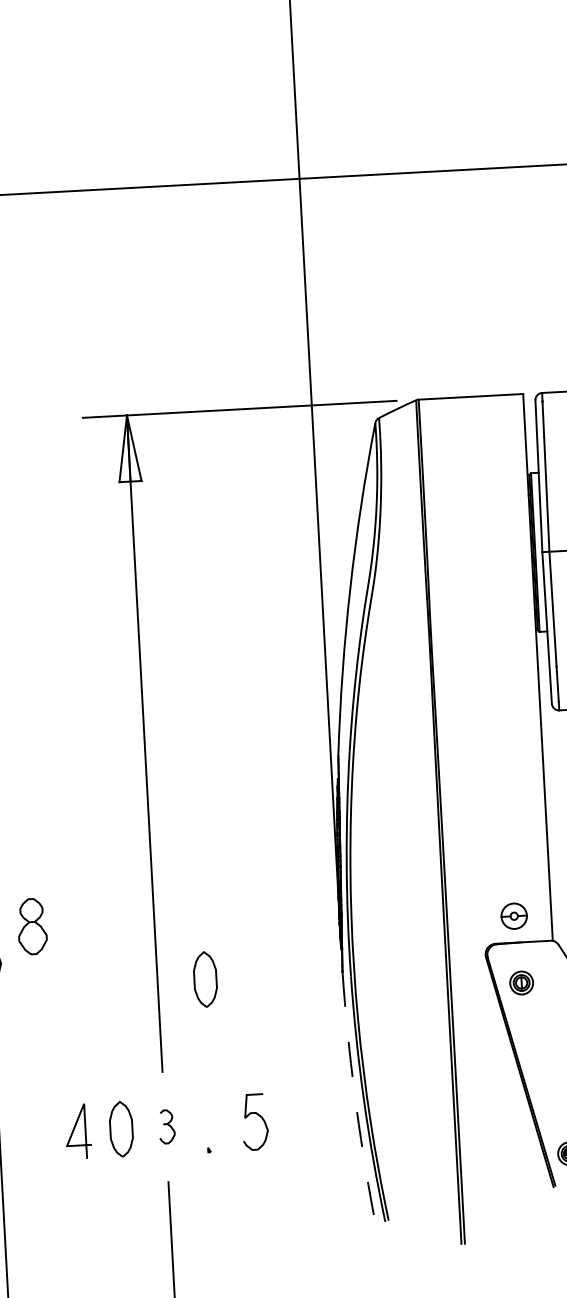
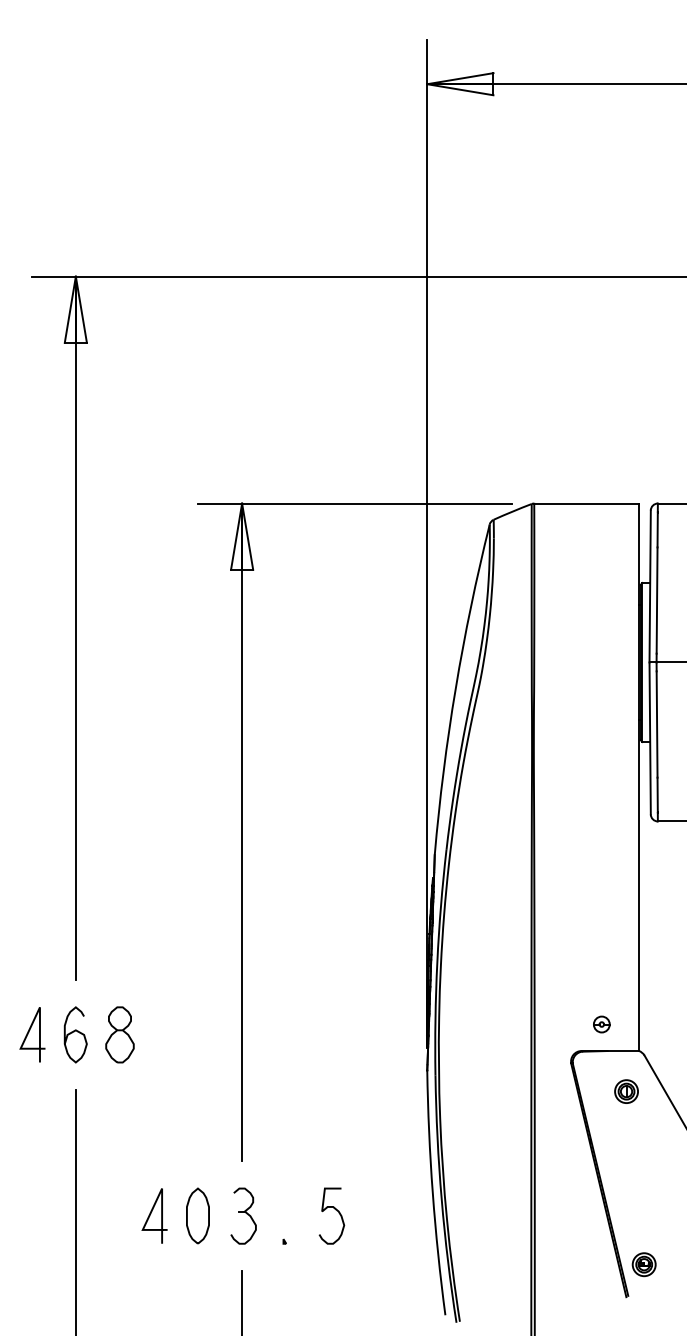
part: (513, 916) -> (601, 1024), size x0.62
part: (31, 926) -> (119, 1034), moved
part: (204, 979) -> (289, 1070), removed
part: (521, 982) -> (626, 1091), moved
arc: (354, 1094) -> (432, 1193), dashed -> solid
part: (166, 1126) -> (243, 1215), size x1.67

